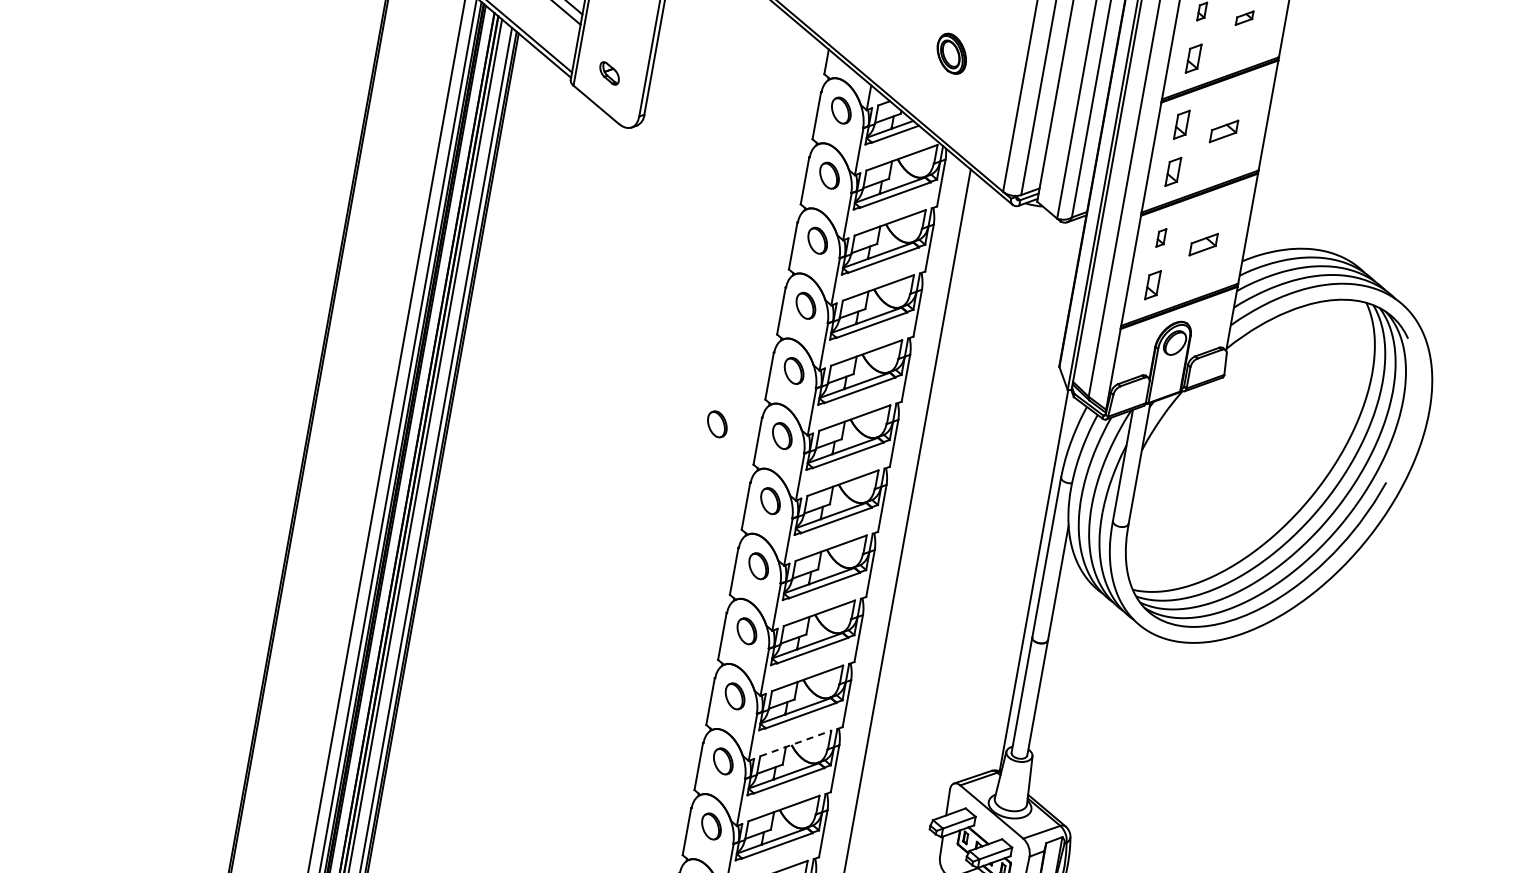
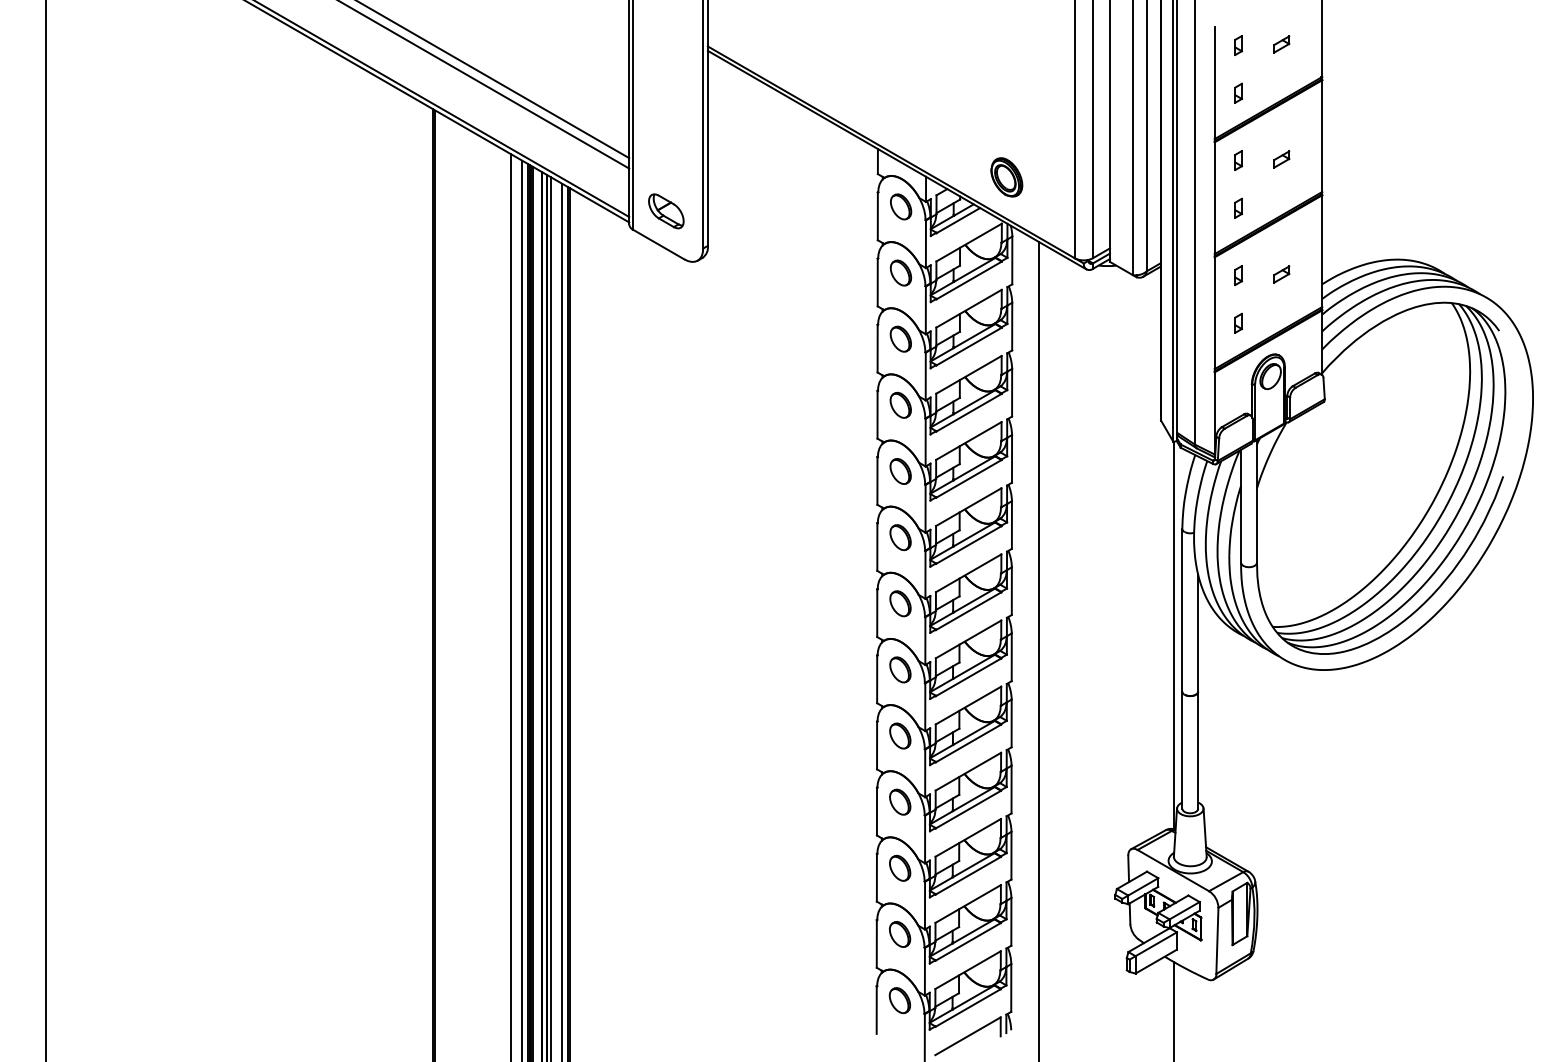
part: (951, 53) -> (1006, 177), moved
part: (1193, 57) -> (1238, 92), size x0.62
part: (609, 73) -> (666, 211), size x1.67
part: (1181, 124) -> (1238, 160), size x0.62
part: (1224, 131) -> (1281, 159), size x0.62
part: (1173, 170) -> (1238, 207), size x0.62
part: (1203, 244) -> (1281, 274), size x0.62
part: (1152, 284) -> (1238, 322), size x0.62
part: (717, 424) -> (834, 537), removed
line: (796, 743) -> (968, 837), dashed -> solid

